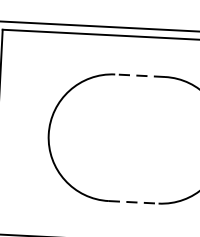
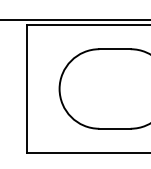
line: (139, 76) -> (114, 49), dashed -> solid
line: (132, 201) -> (114, 128), dashed -> solid

